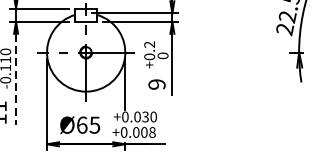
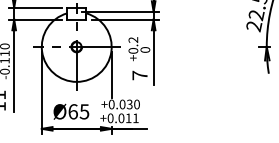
line: (16, 80) -> (14, 71), dashed -> solid
text: (156, 84) -> (139, 75), 9 -> 7
text: (147, 132) -> (131, 118), +0.008 -> +0.011

